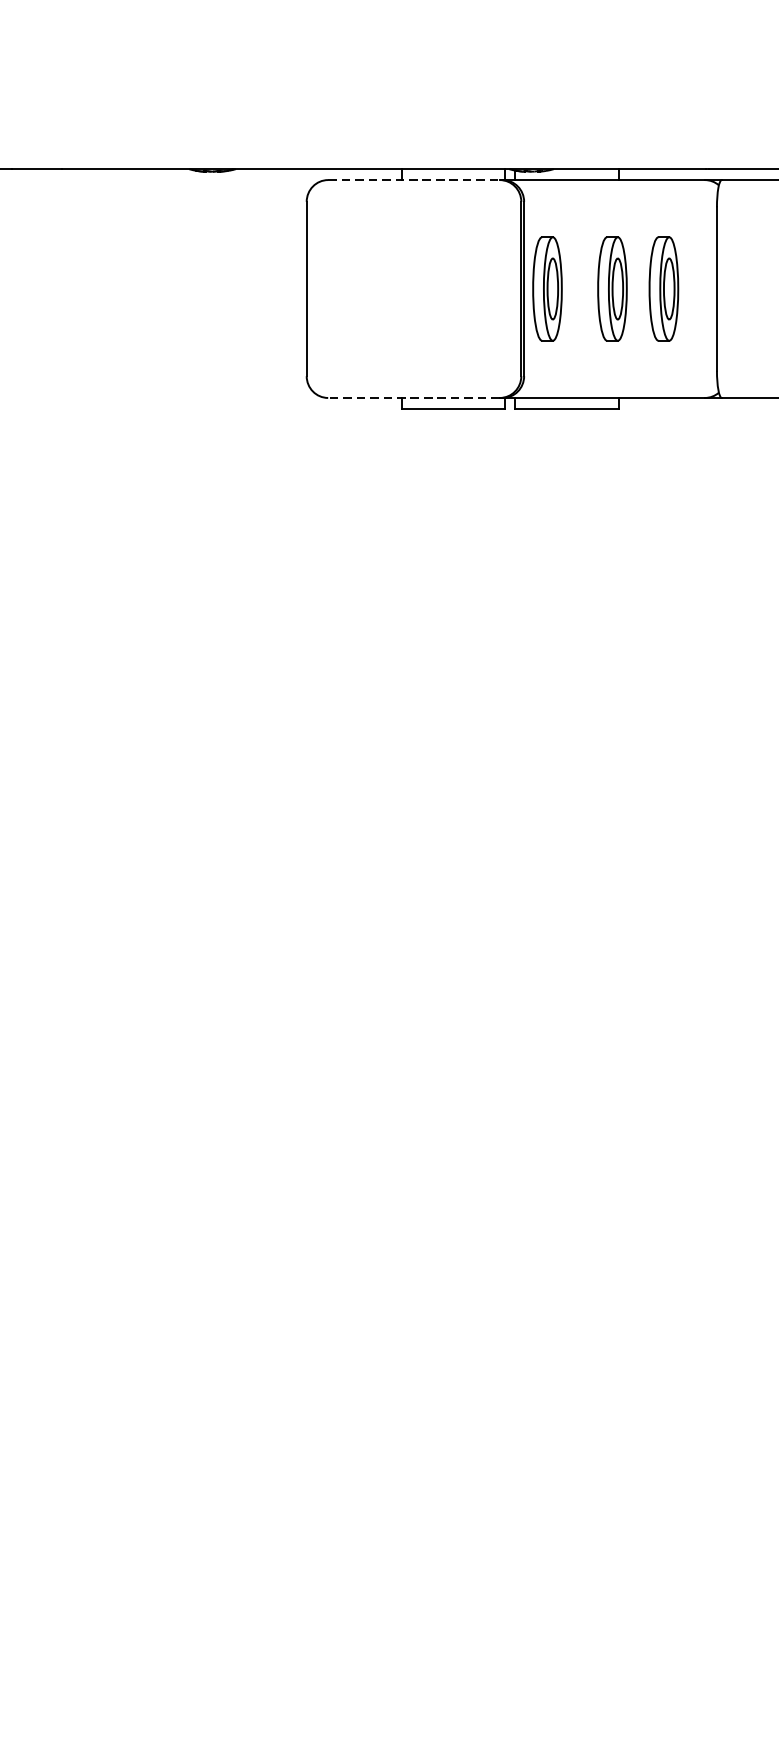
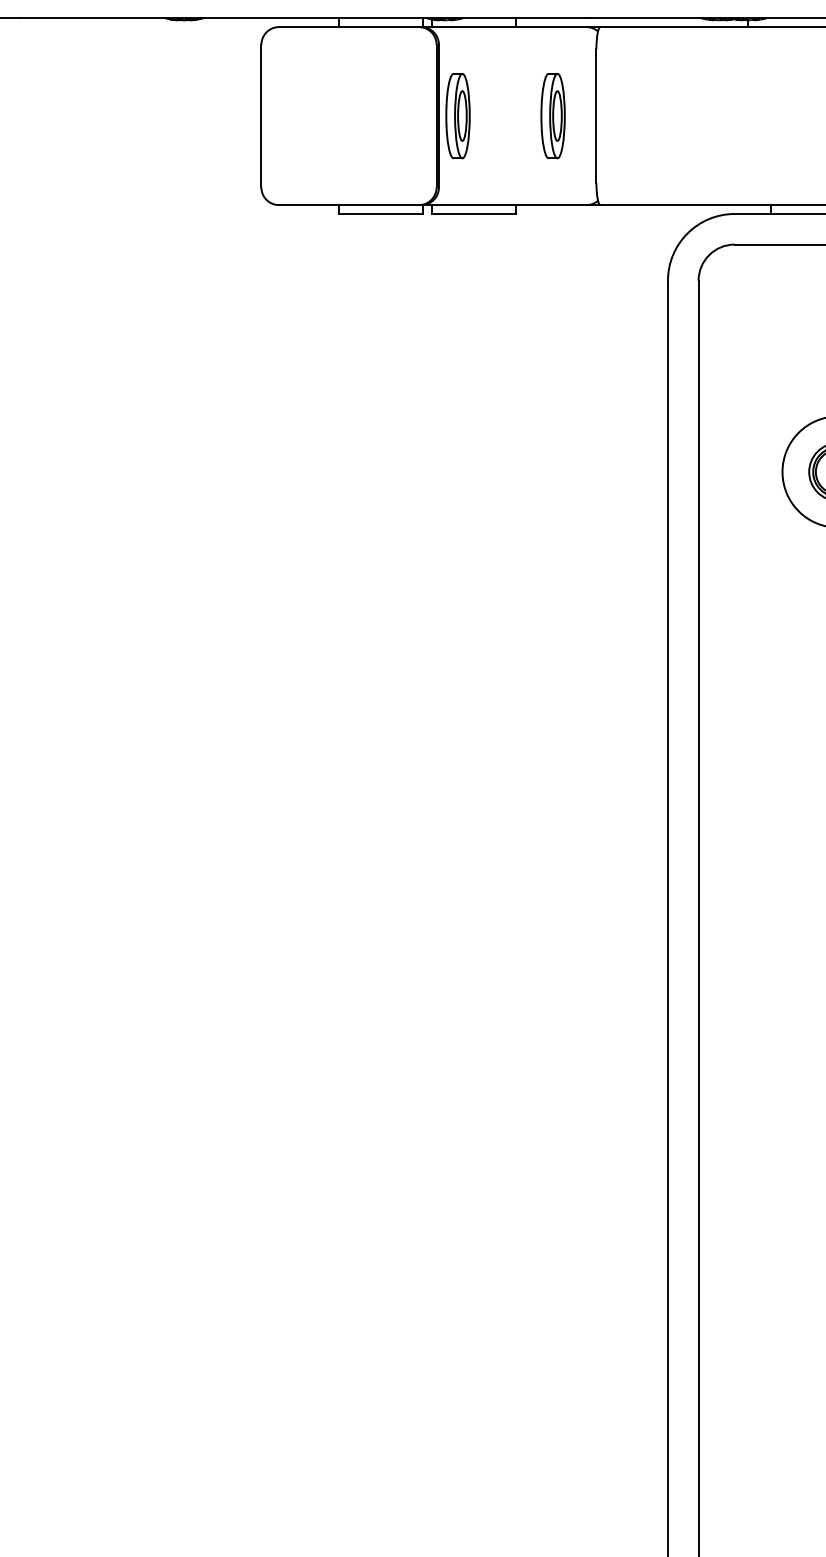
line: (414, 180) -> (349, 27), dashed -> solid
part: (611, 289) -> (510, 116), removed
line: (413, 398) -> (348, 205), dashed -> solid

